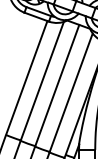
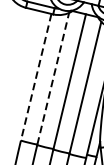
line: (26, 78) -> (35, 77), solid -> dashed
line: (42, 80) -> (53, 78), solid -> dashed

